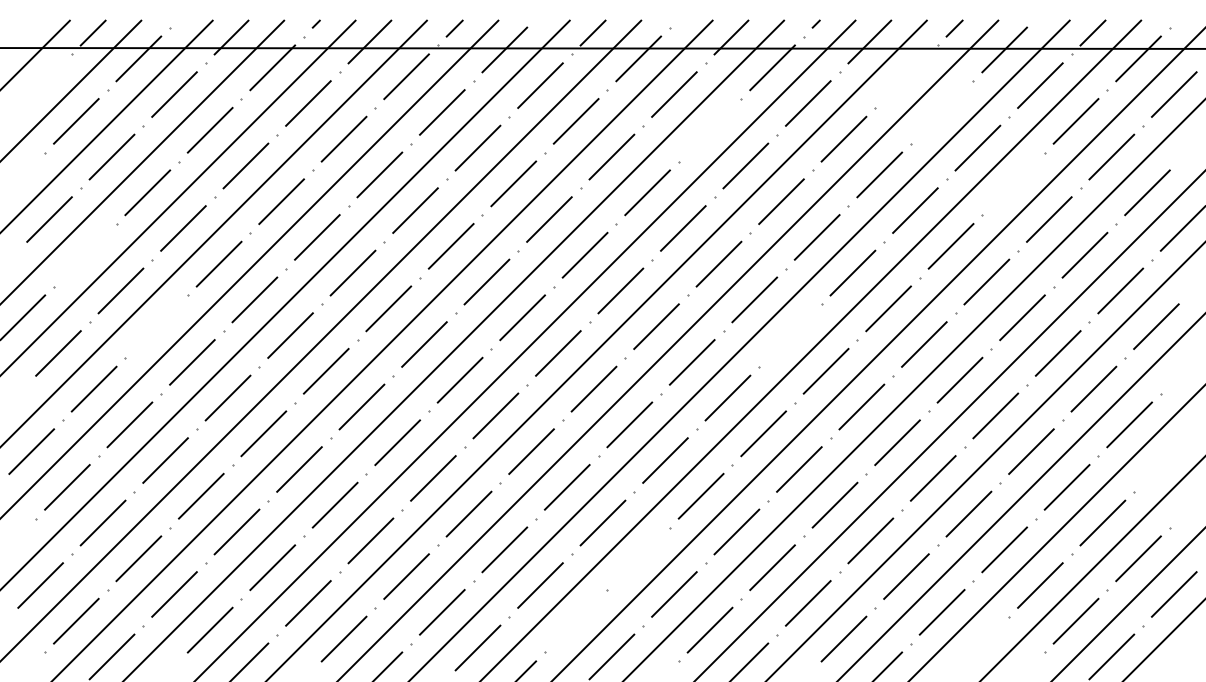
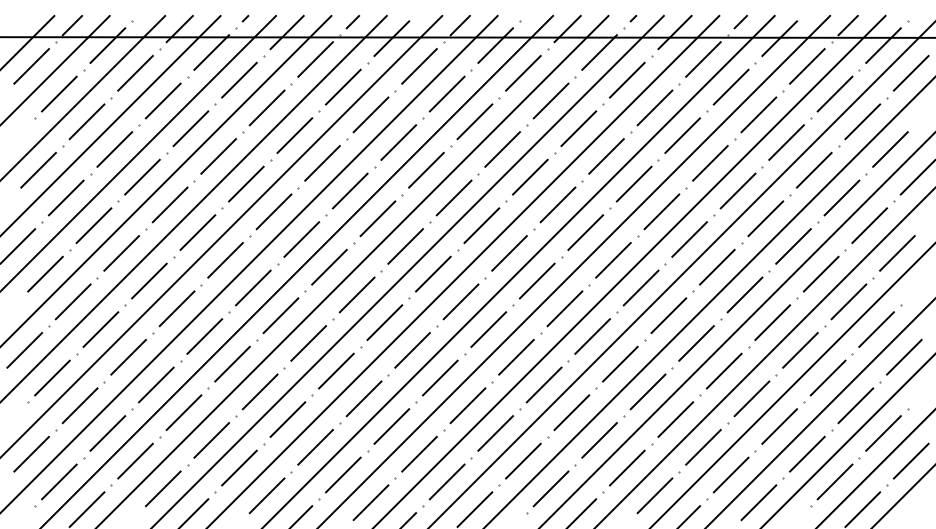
line: (906, 76) -> (703, 59), added
line: (40, 85) -> (31, 66), added
line: (941, 112) -> (730, 87), added
line: (709, 129) -> (550, 100), added
line: (1013, 183) -> (786, 142), added
line: (84, 254) -> (65, 197), added
line: (156, 326) -> (121, 253), added
line: (790, 335) -> (613, 260), added
line: (1165, 460) -> (904, 357), added
line: (638, 558) -> (495, 433), added
line: (575, 620) -> (446, 481), added
line: (977, 647) -> (758, 502), added

